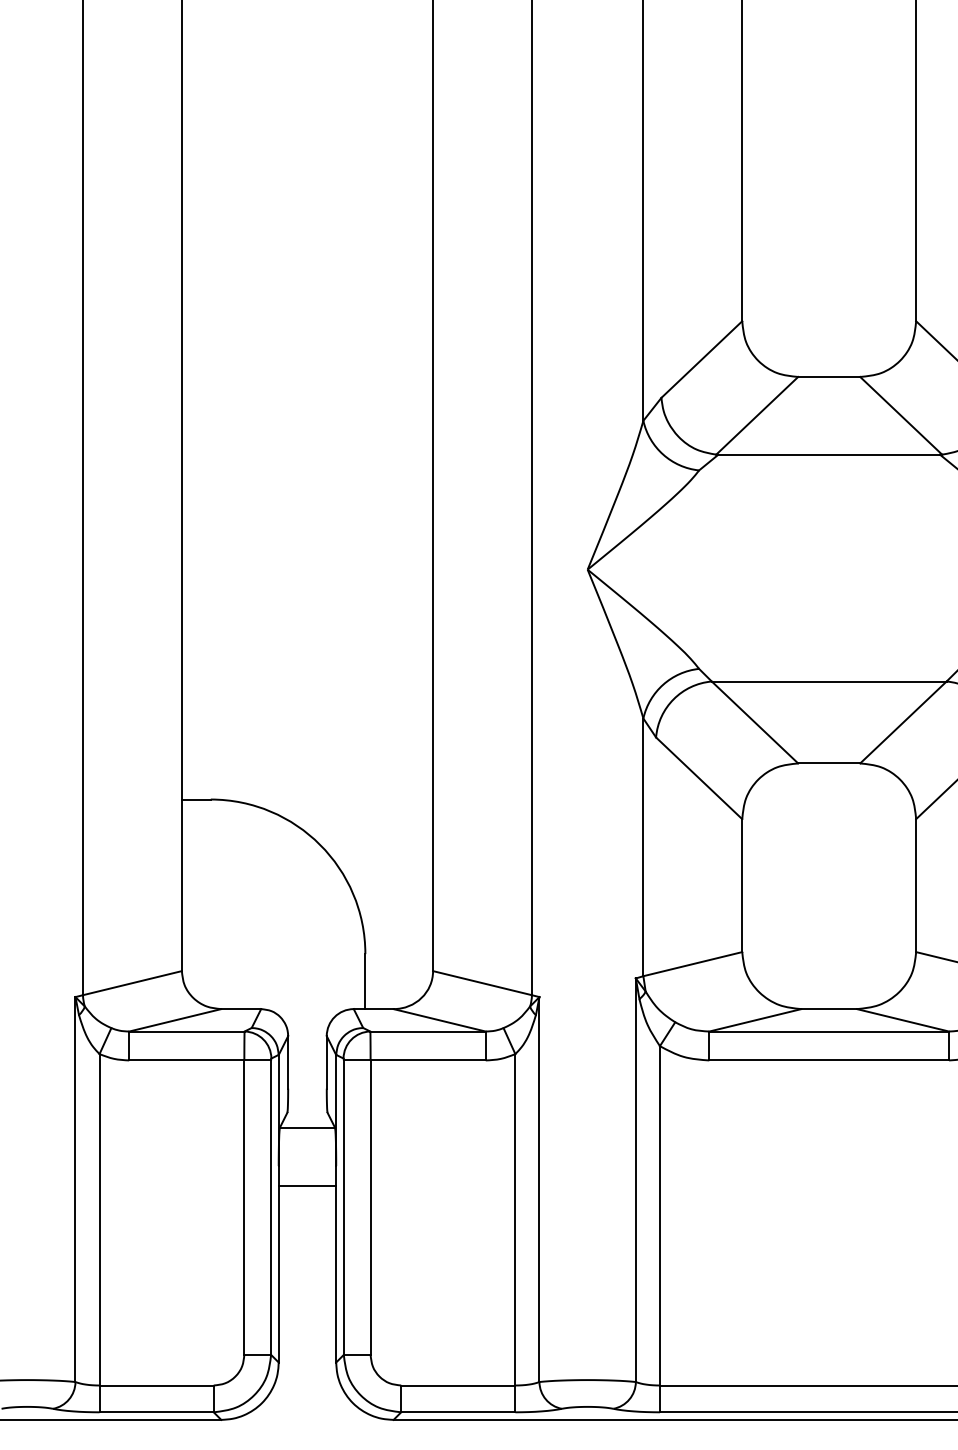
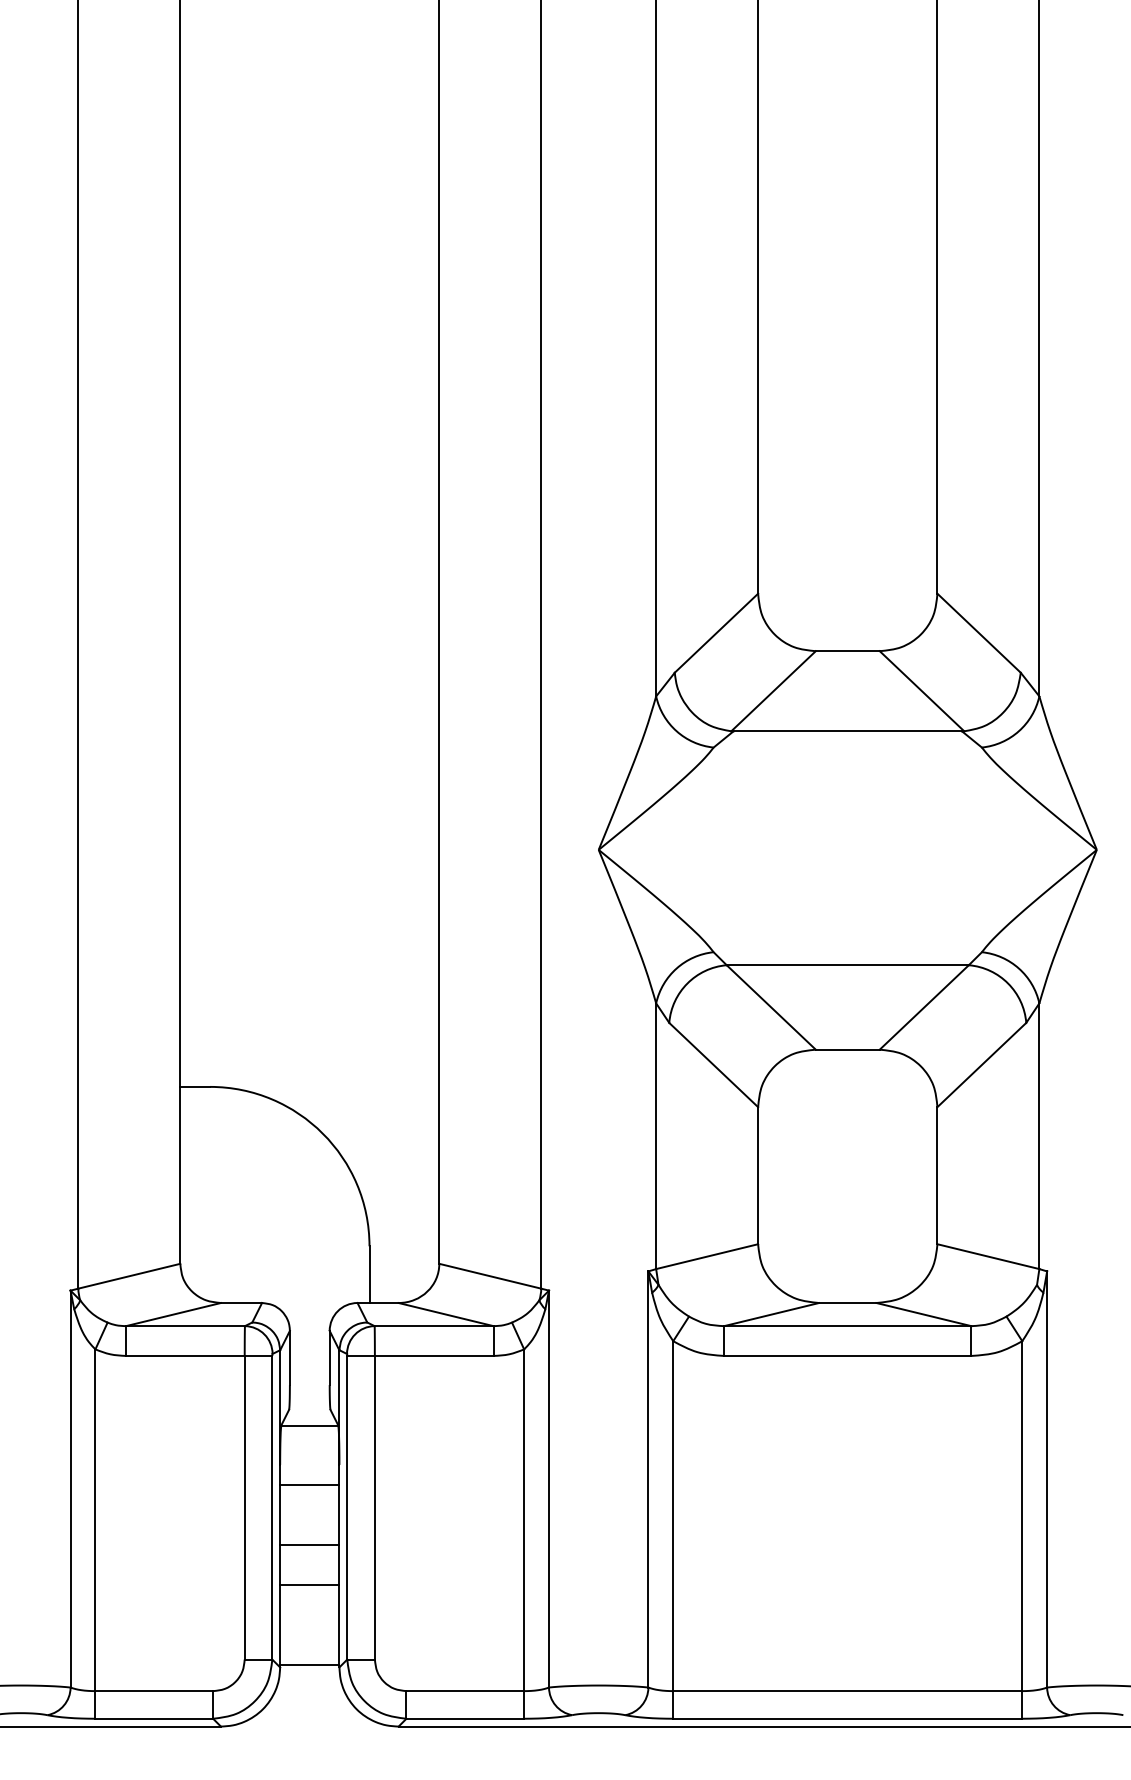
line: (307, 1244) -> (309, 1545), added
line: (307, 1283) -> (309, 1585), added
line: (307, 1359) -> (309, 1664), added

